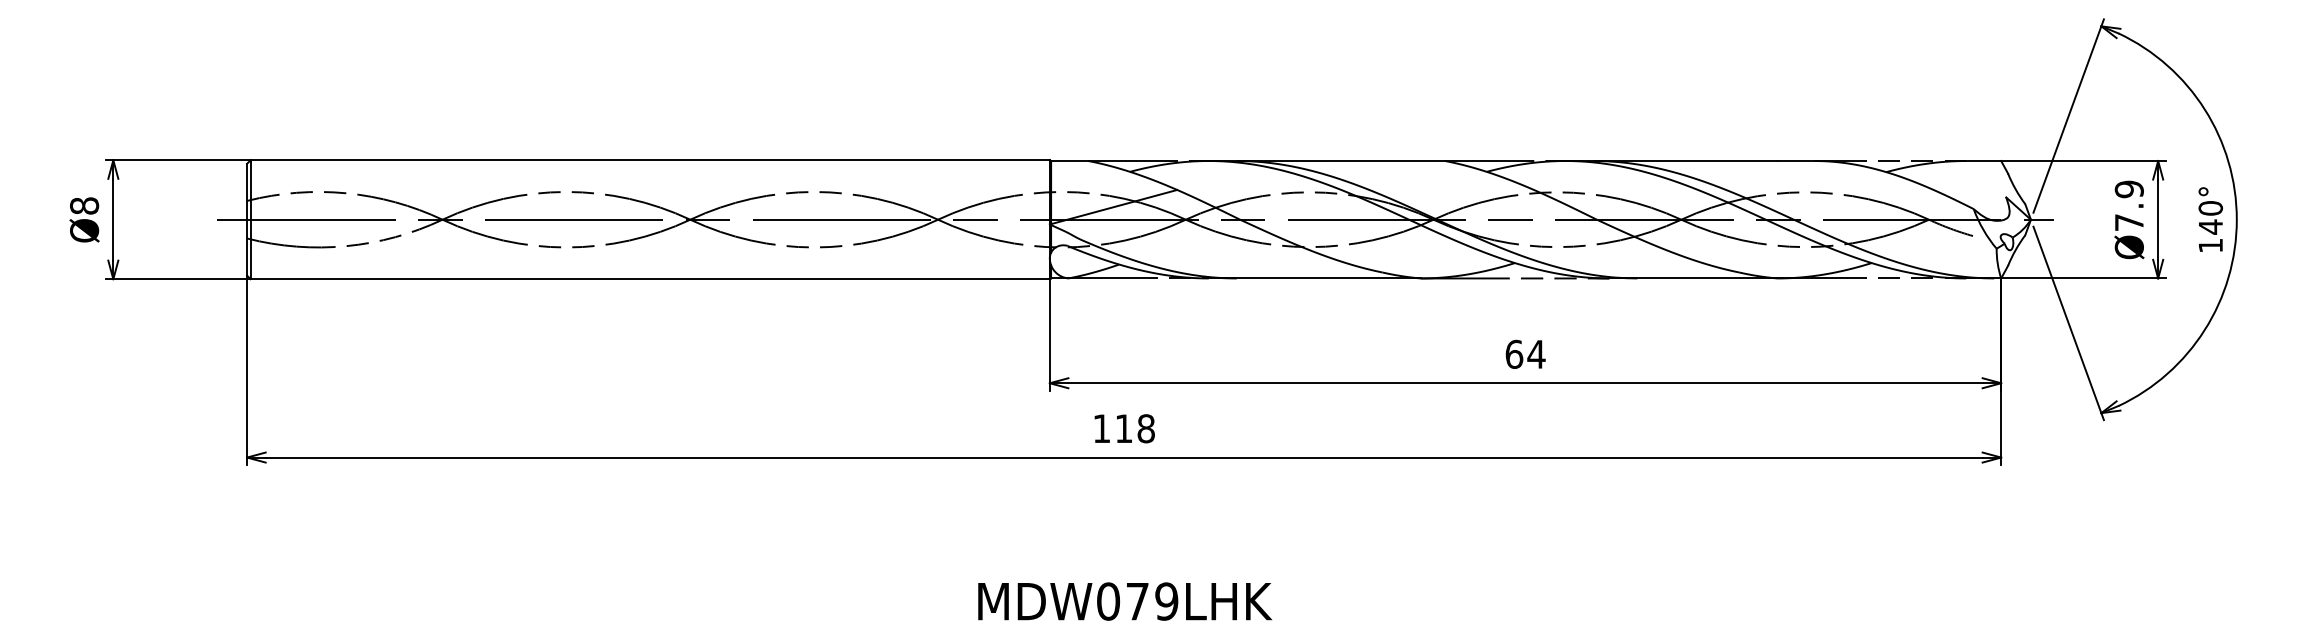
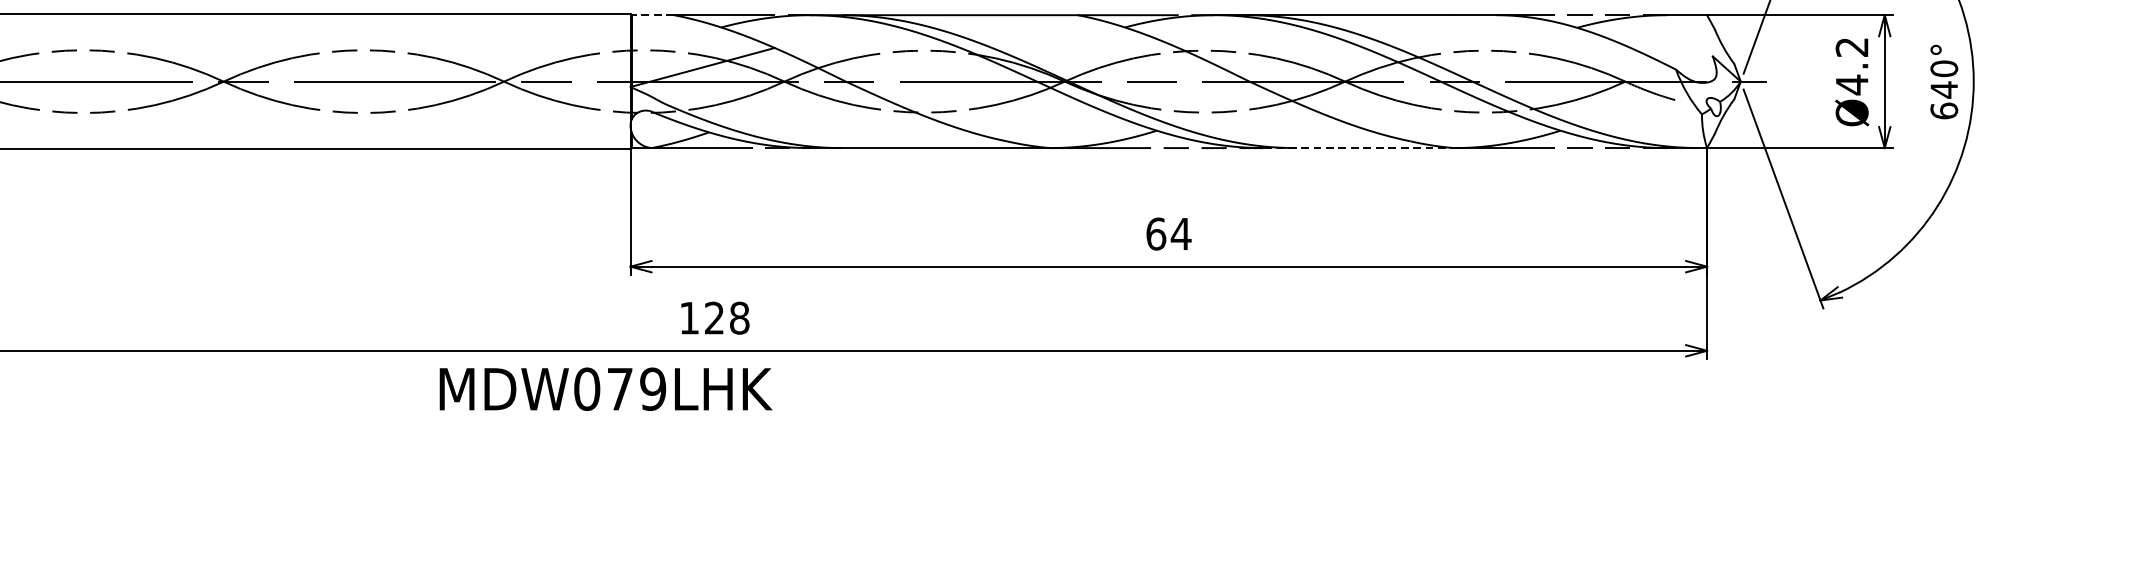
line: (1069, 161) -> (652, 15), solid -> dashed
text: (2128, 205) -> (1851, 65), Ø7.9 -> Ø4.2
text: (2210, 245) -> (1943, 110), 140° -> 640°
line: (1693, 278) -> (1358, 148), solid -> dashed
text: (1123, 428) -> (713, 317), 118 -> 128
text: (1124, 601) -> (605, 389), moved

